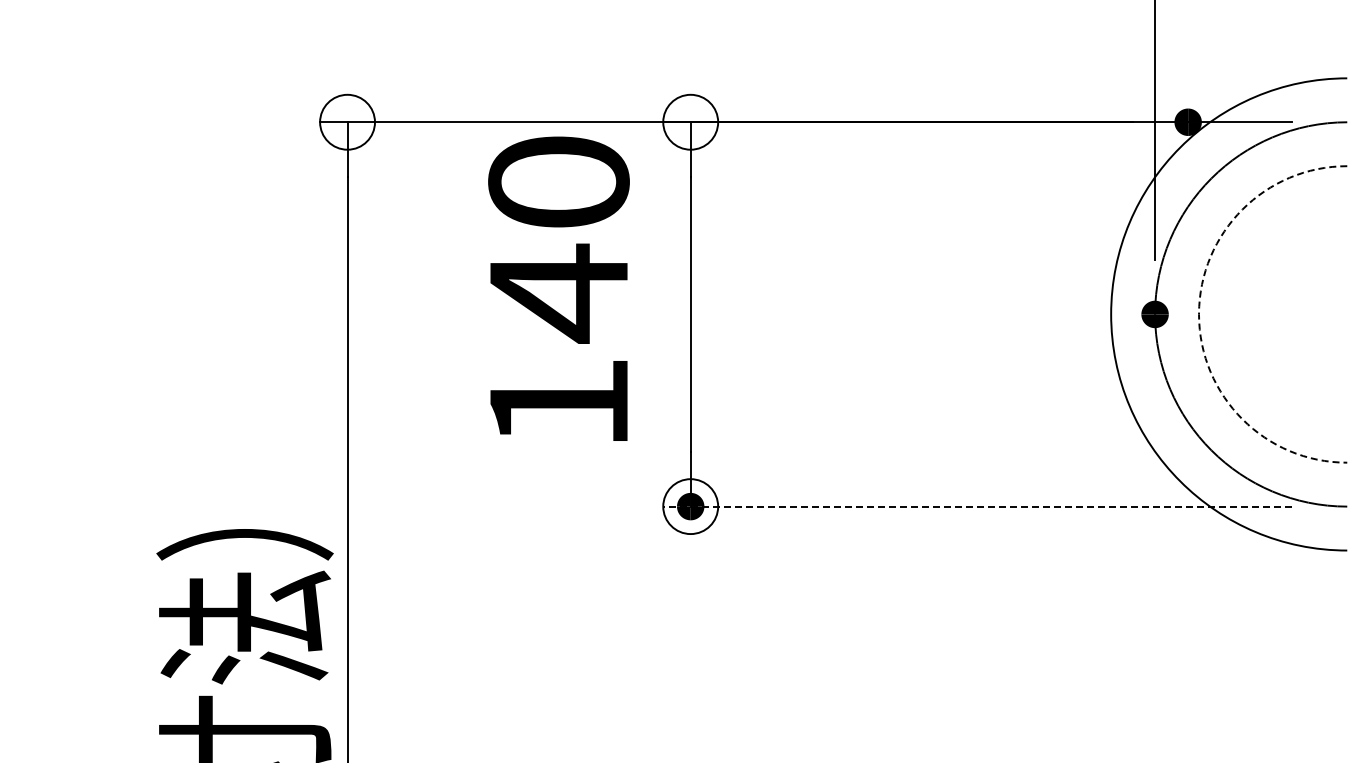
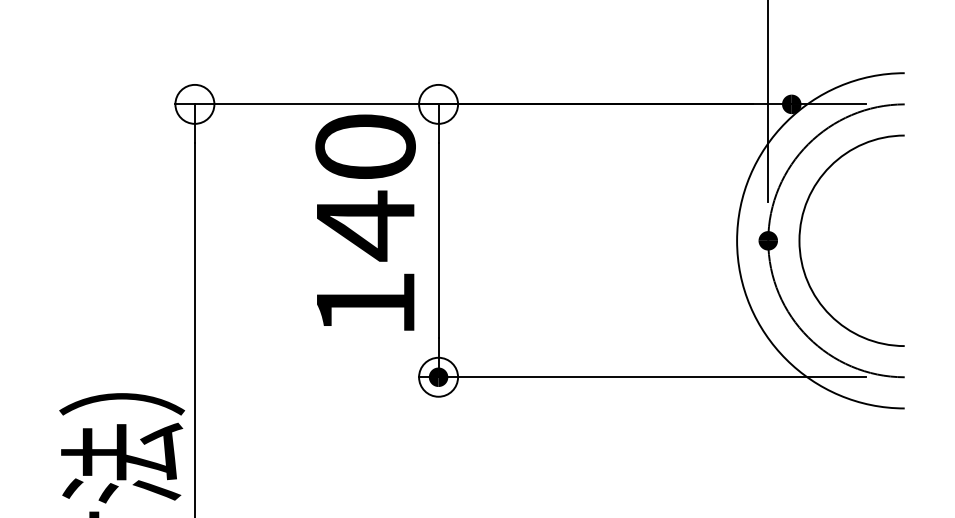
text: (558, 288) -> (365, 222), moved
arc: (1199, 314) -> (799, 240), dashed -> solid
line: (977, 506) -> (642, 377), dashed -> solid

